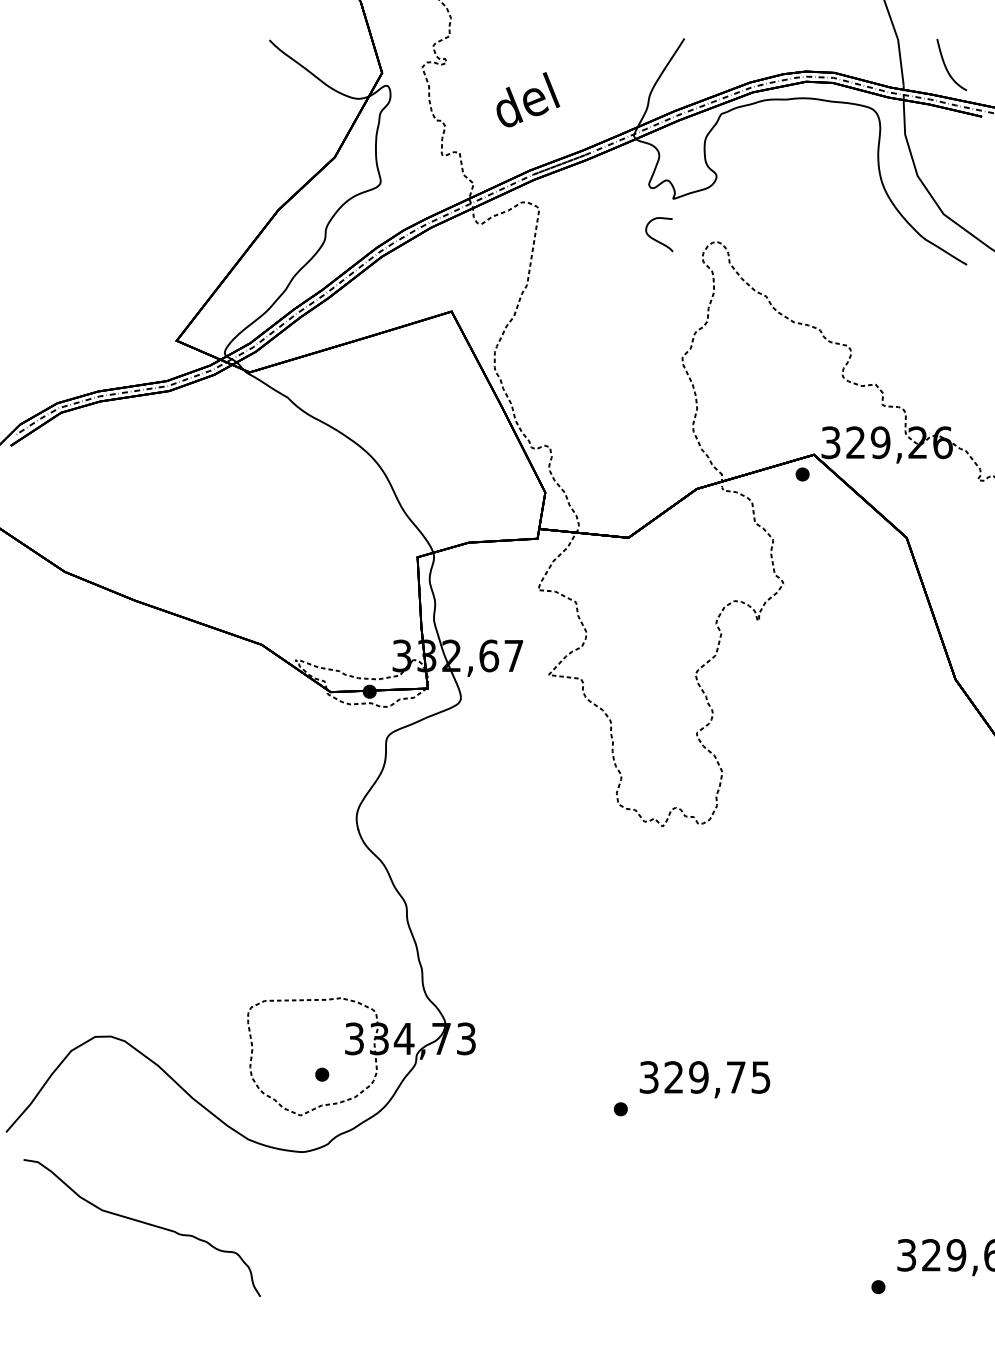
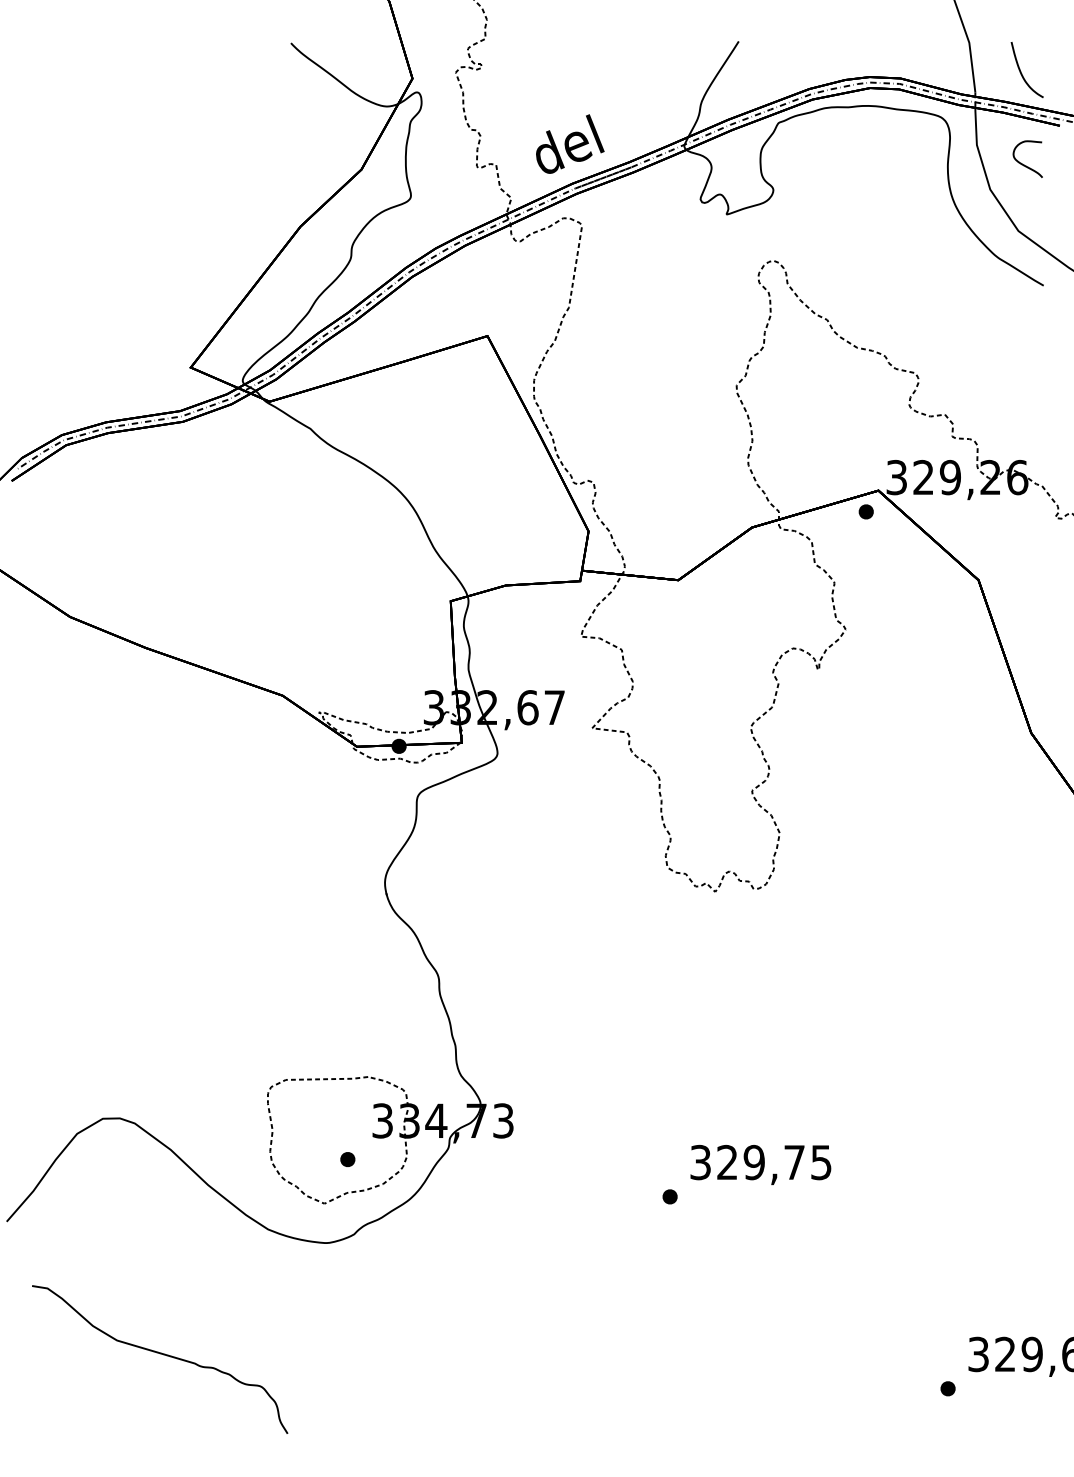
text: (528, 99) -> (570, 143), moved
curve: (656, 239) -> (1024, 164), moved
curve: (142, 1223) -> (160, 1354), moved

